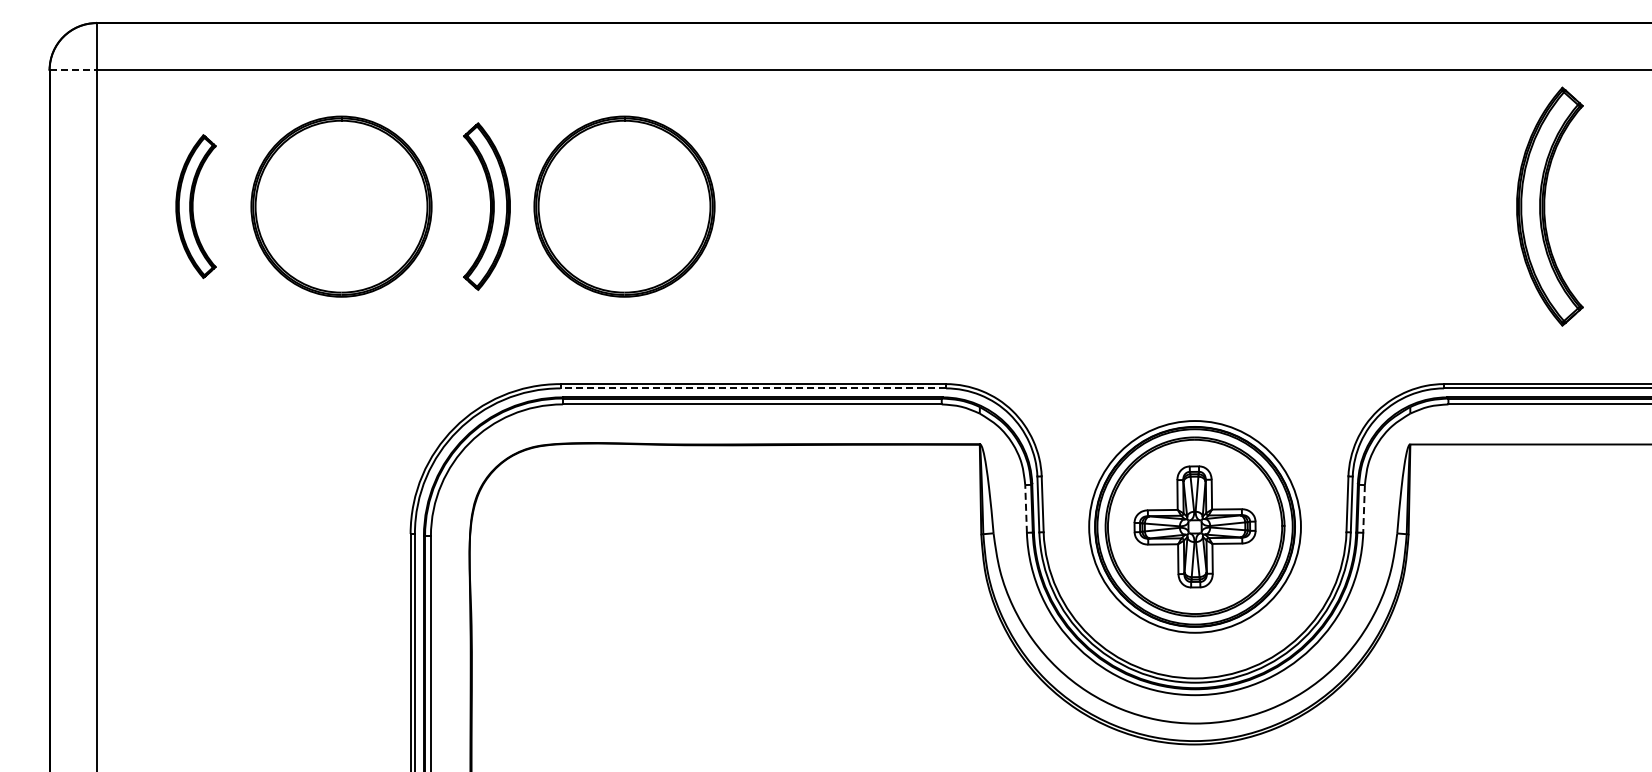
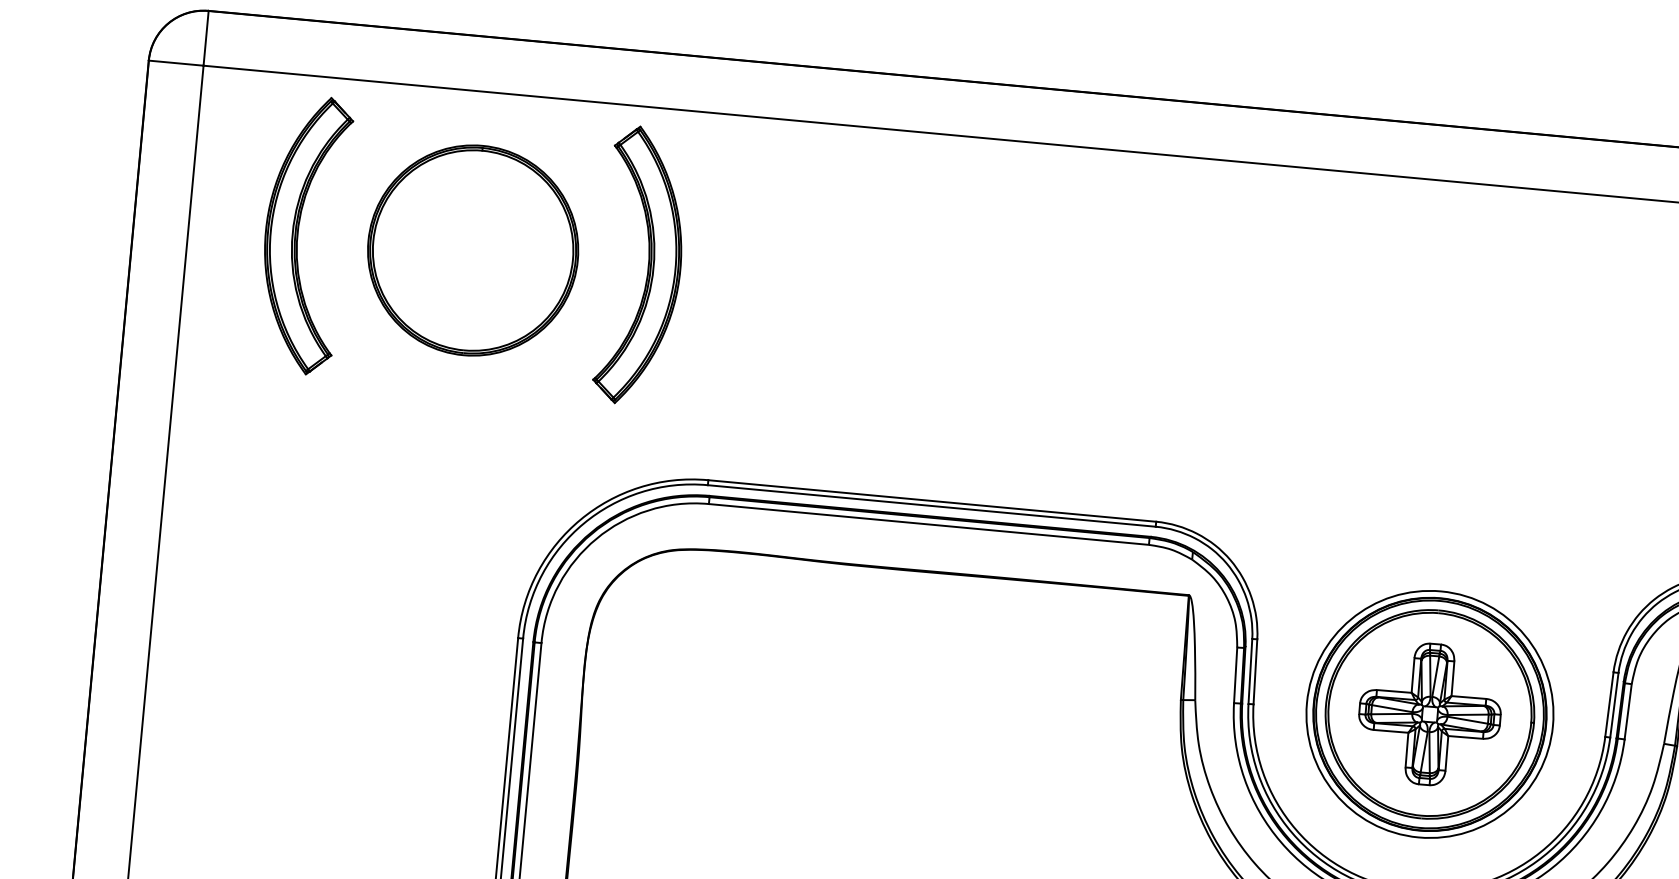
line: (73, 70) -> (176, 63), dashed -> solid
part: (195, 206) -> (303, 234), size x1.67
part: (486, 206) -> (641, 265), size x1.43
part: (624, 206) -> (801, 280), removed
line: (753, 388) -> (932, 506), dashed -> solid
line: (1026, 508) -> (1236, 674), dashed -> solid
line: (1364, 508) -> (1628, 711), dashed -> solid

